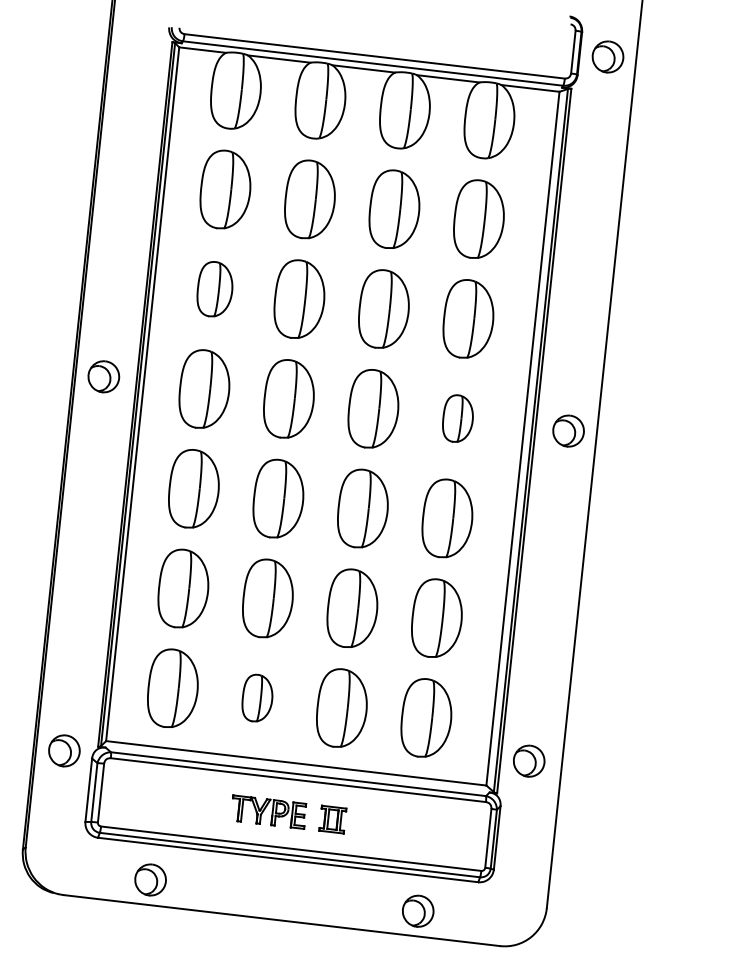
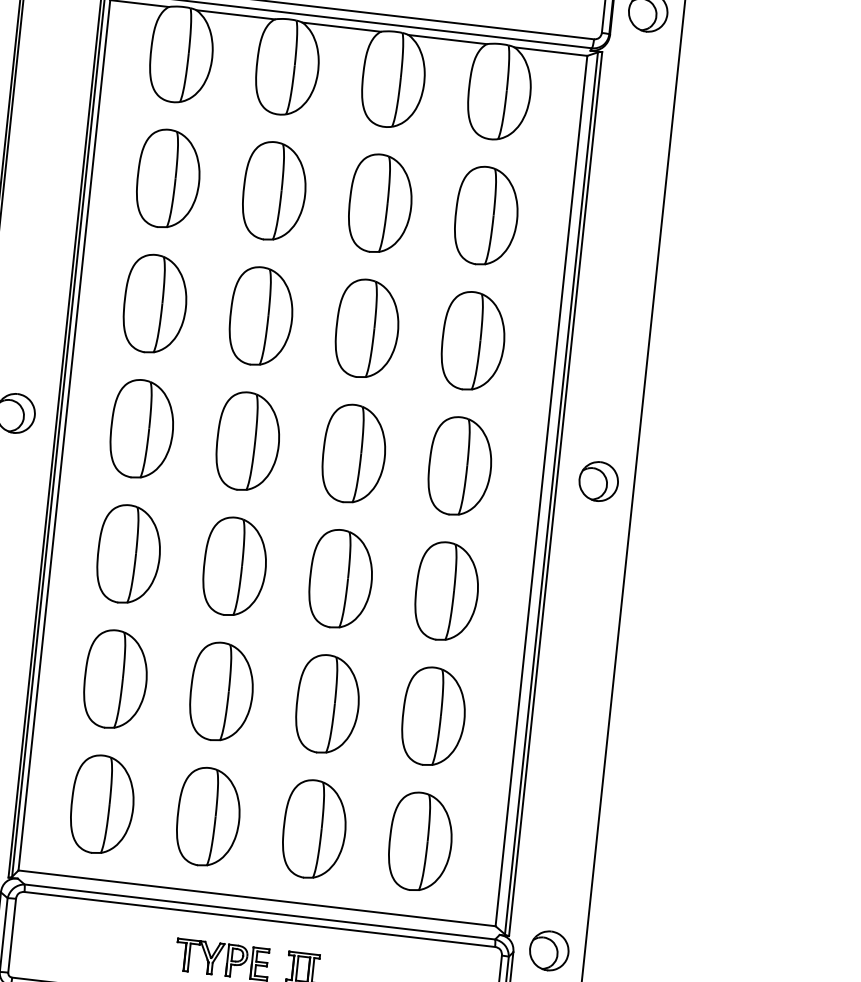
part: (214, 288) -> (154, 302), size x1.43
part: (457, 418) -> (459, 465), size x1.67
part: (257, 697) -> (208, 815), size x1.67
part: (529, 760) -> (549, 950), moved

